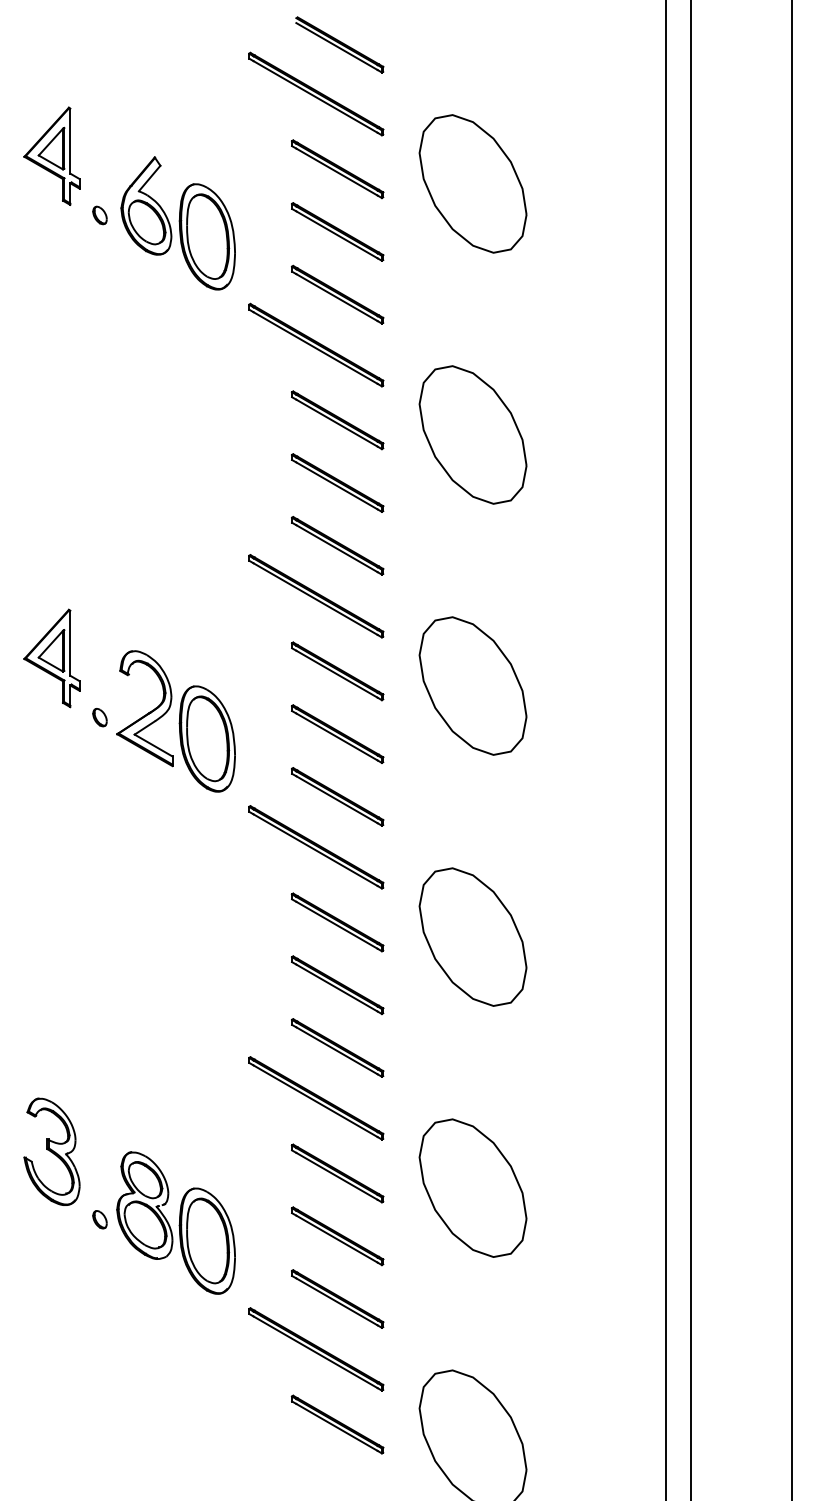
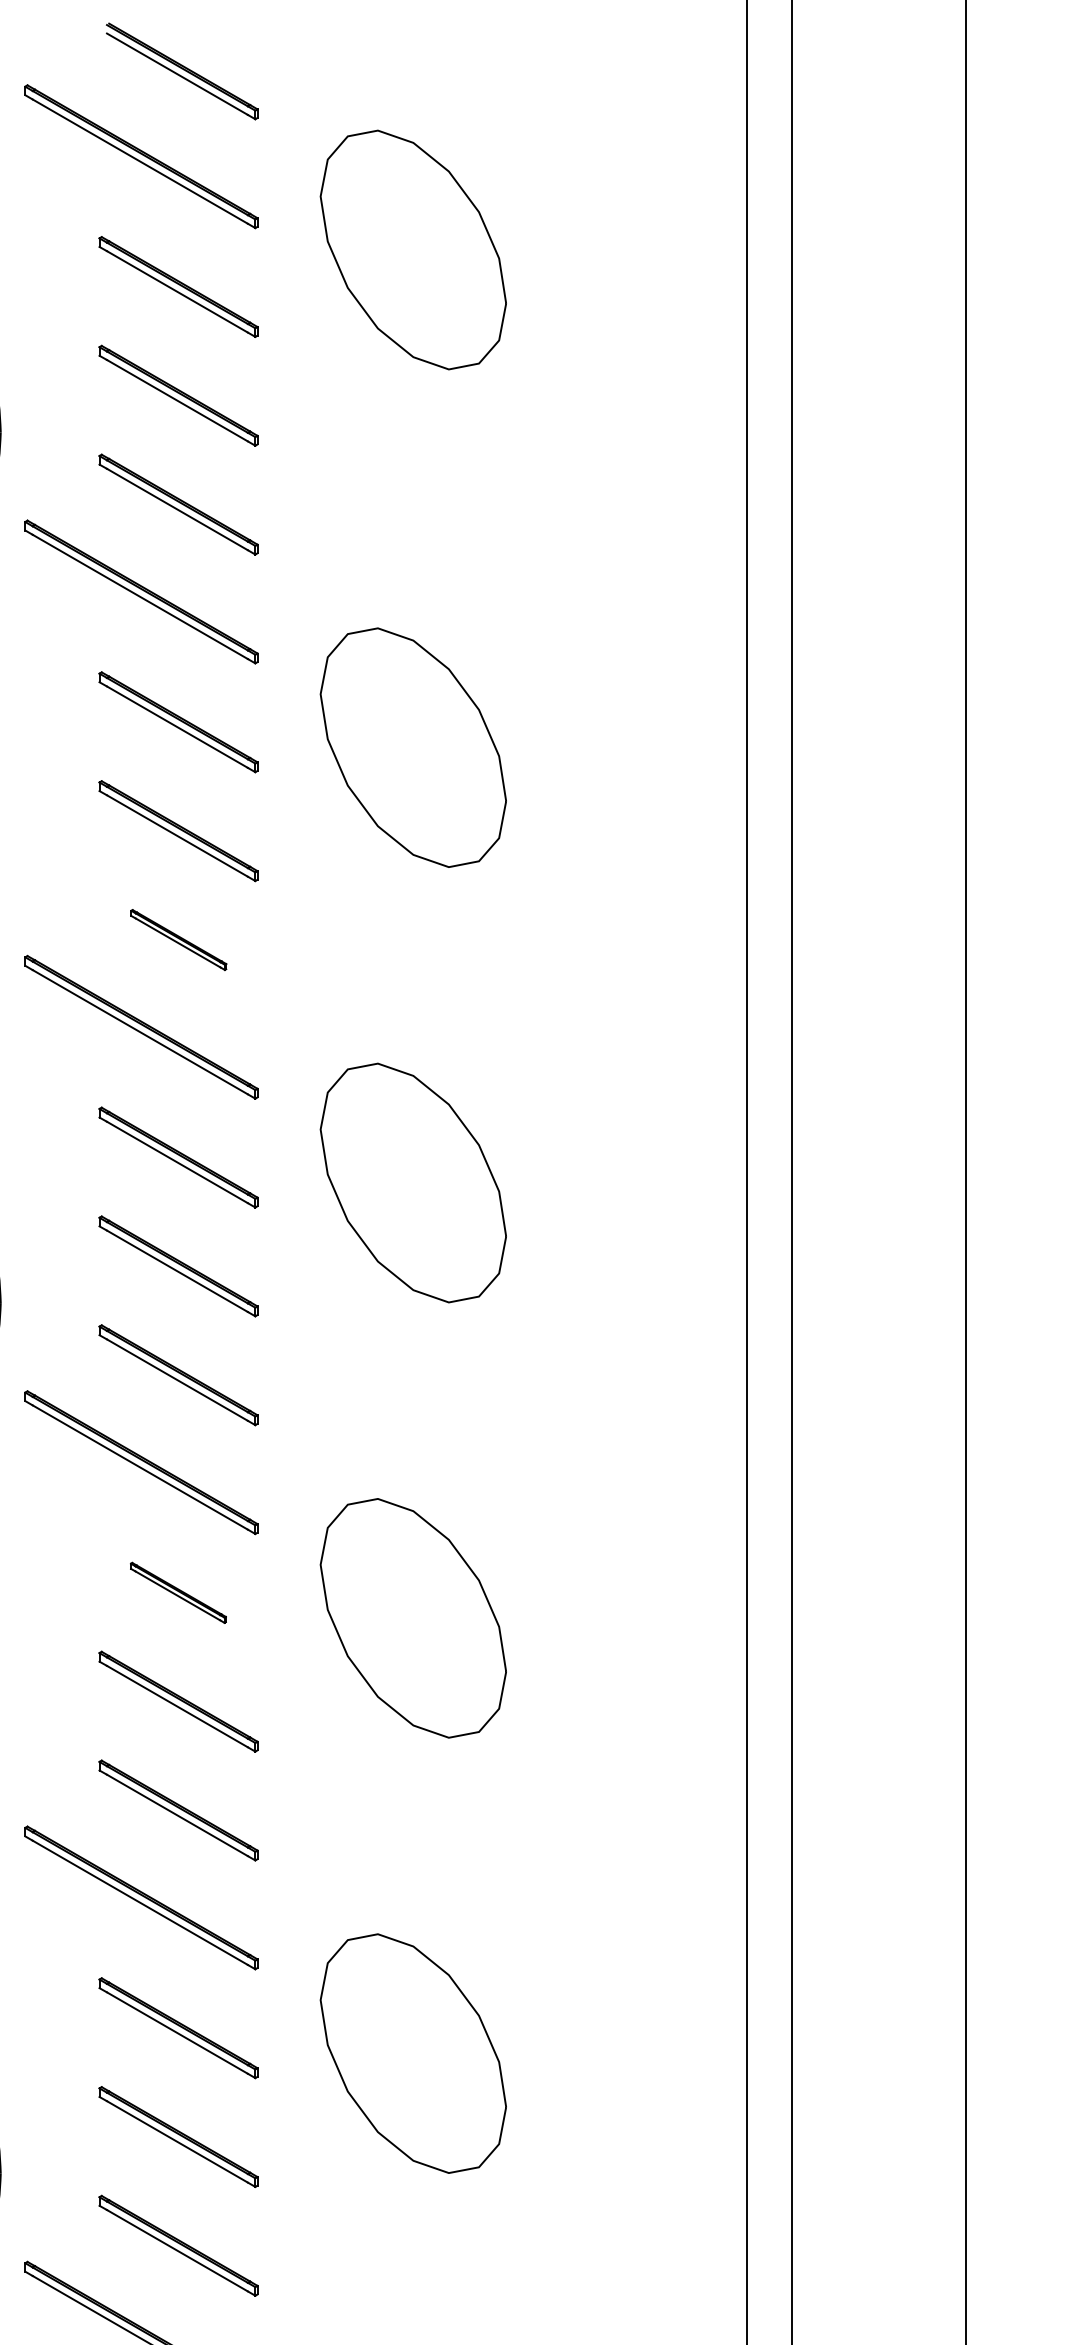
part: (472, 183) -> (412, 249), moved
part: (337, 545) -> (178, 939), size x0.6
part: (337, 922) -> (178, 1592), size x0.6

